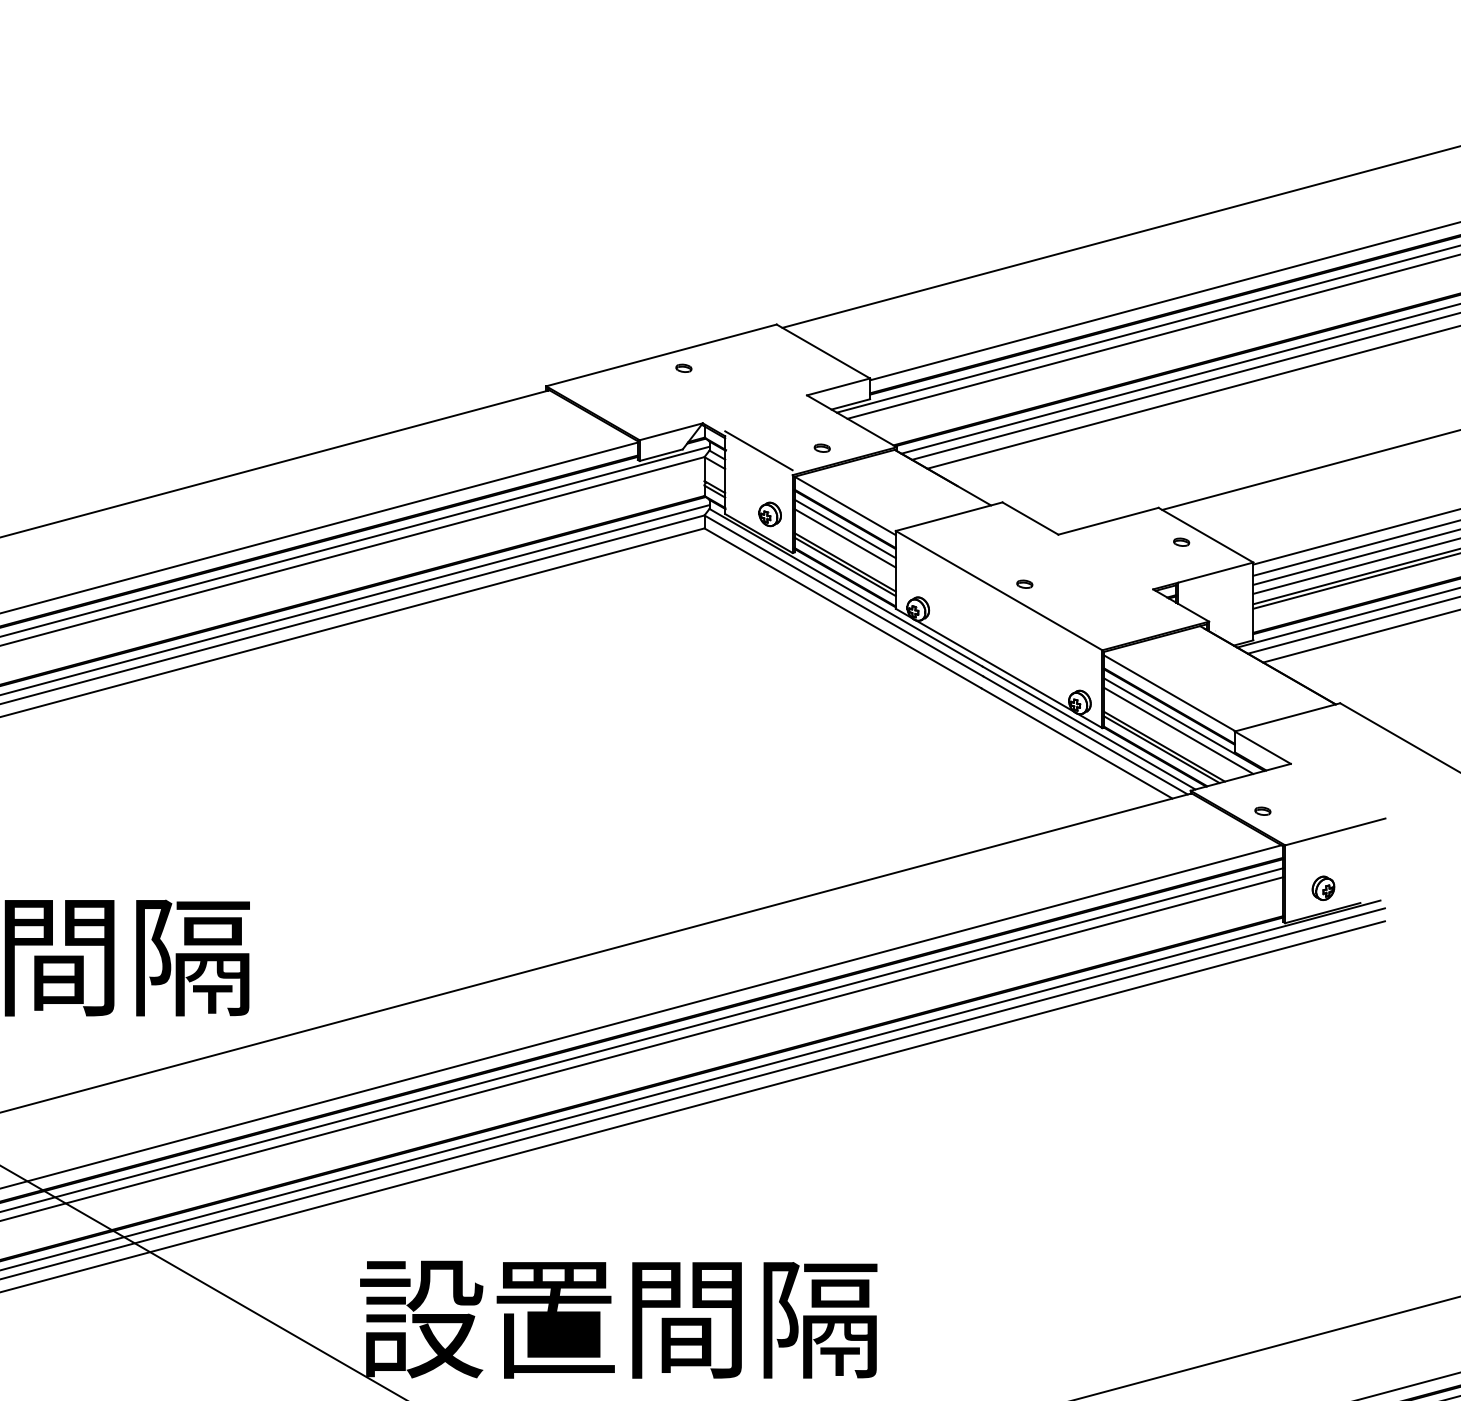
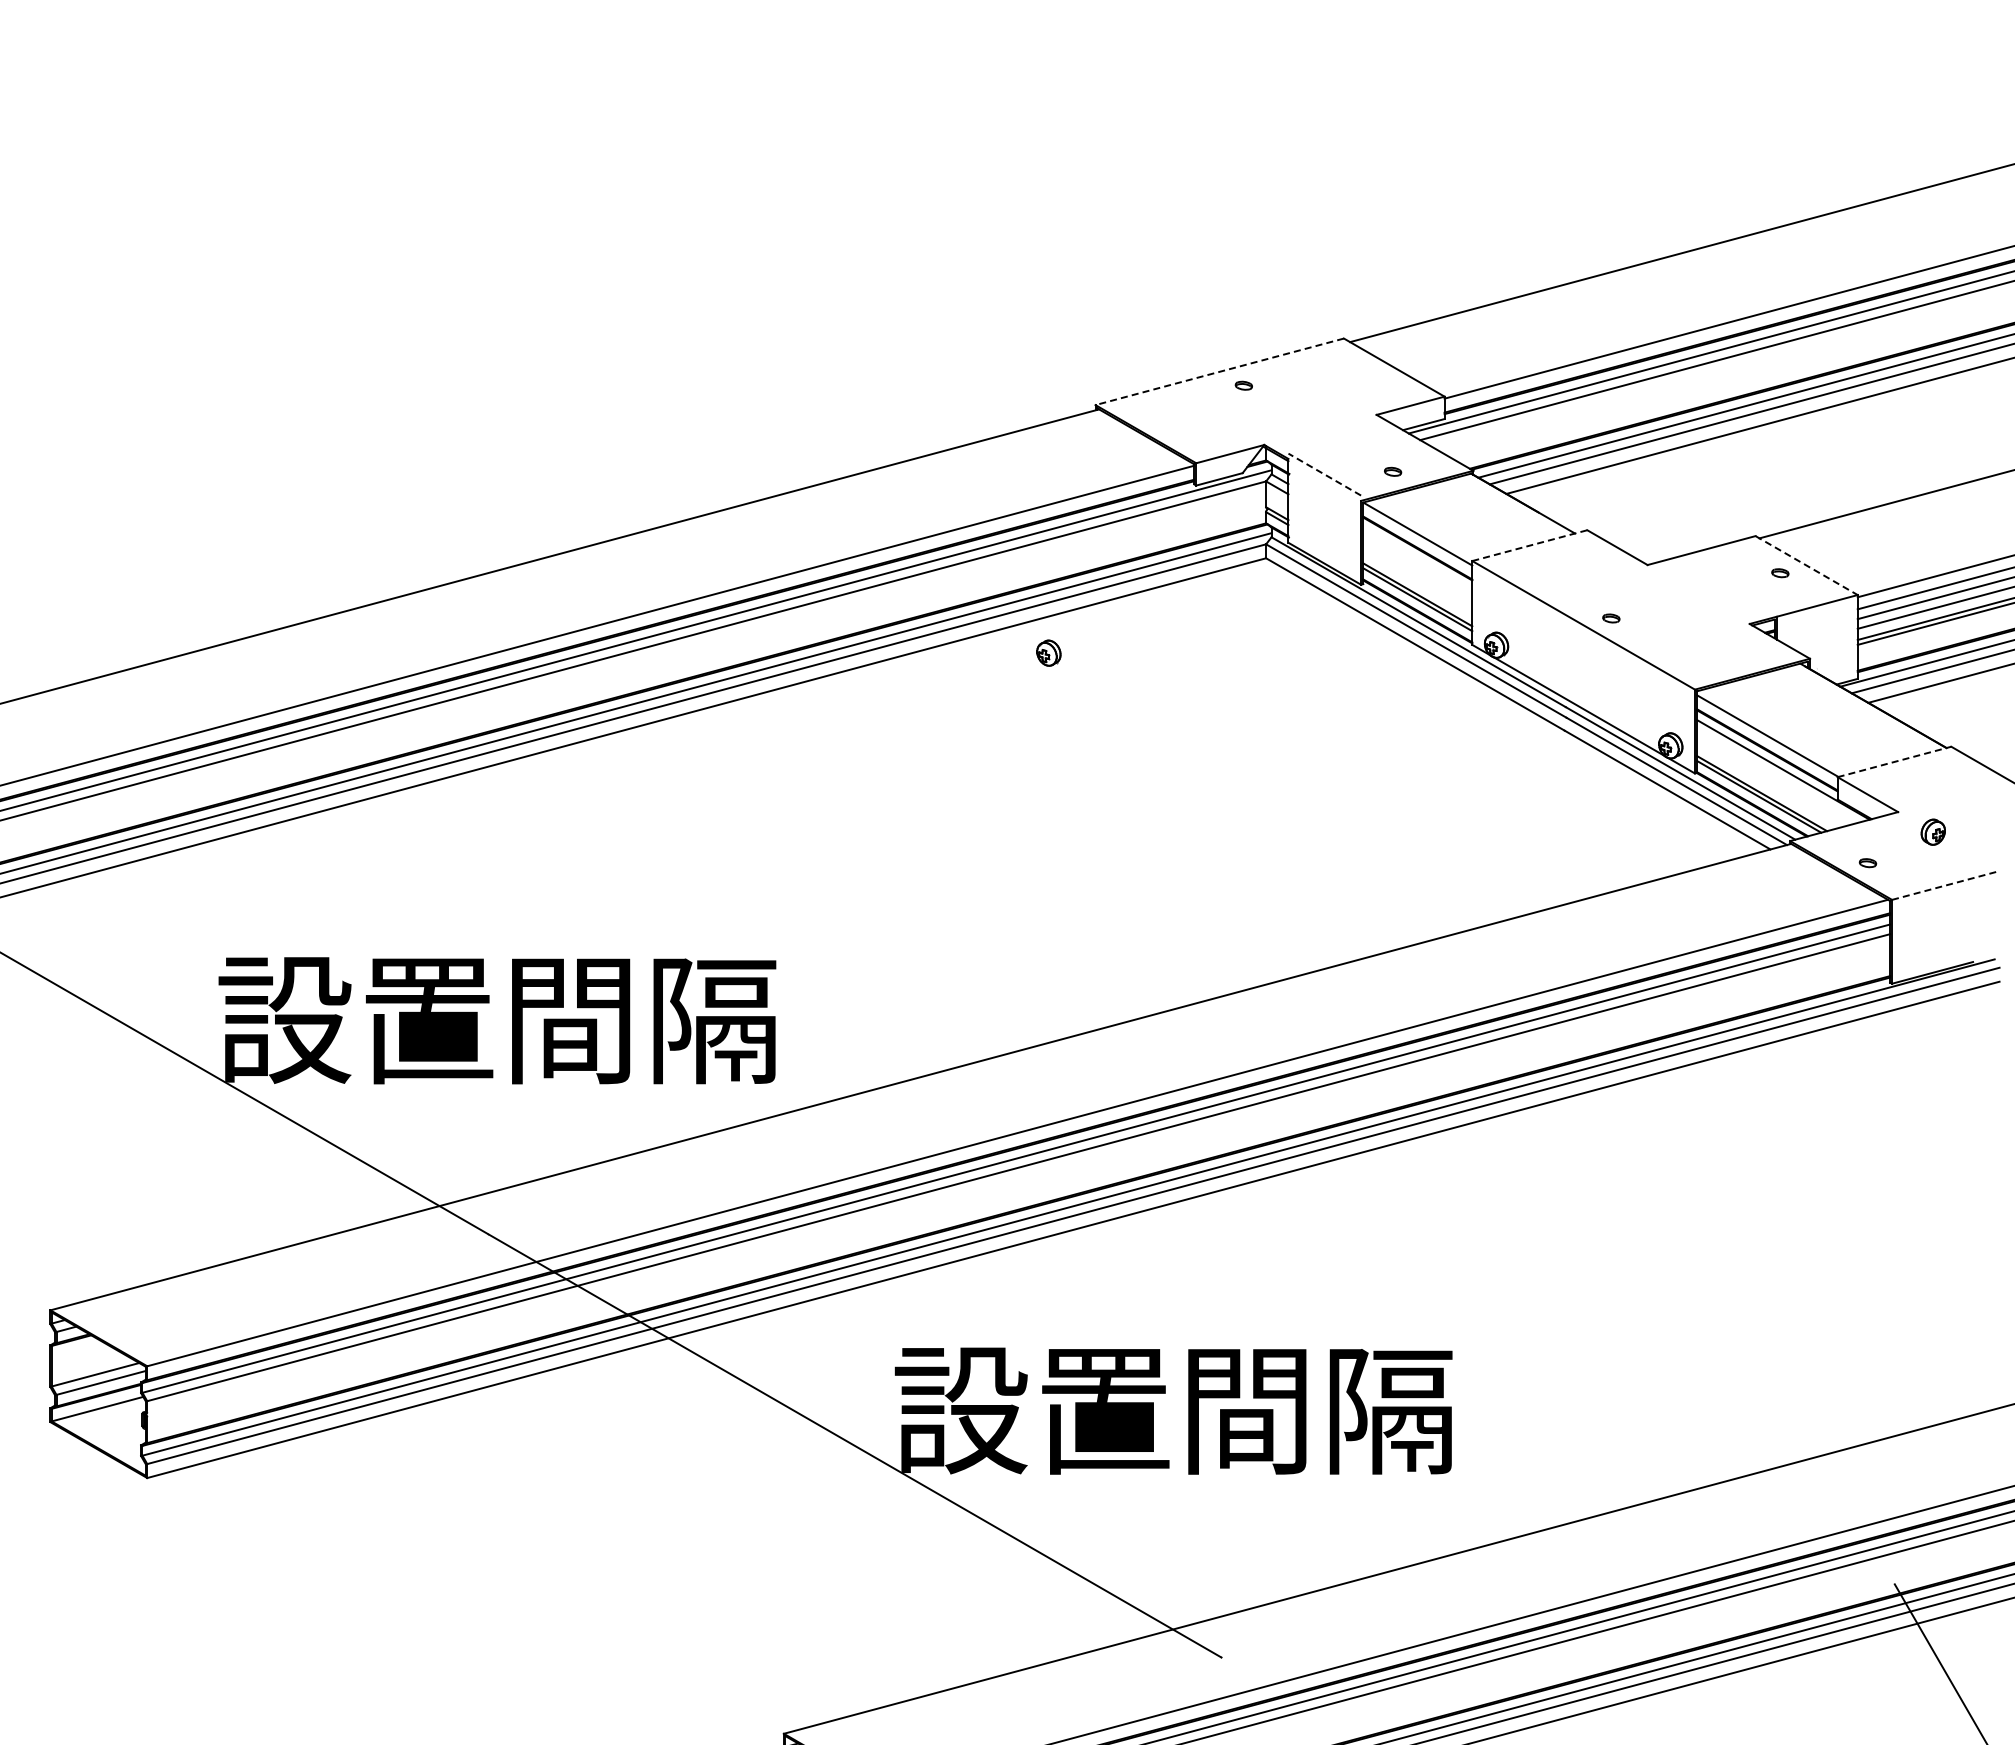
line: (661, 355) -> (1219, 371), solid -> dashed
line: (758, 450) -> (1324, 474), solid -> dashed
part: (769, 513) -> (1048, 652), moved
line: (948, 516) -> (1529, 545), solid -> dashed
line: (844, 528) -> (1417, 558), removed
line: (1205, 535) -> (1806, 565), solid -> dashed
line: (844, 537) -> (1417, 568), removed
line: (1287, 716) -> (1894, 761), solid -> dashed
line: (1178, 730) -> (1777, 776), removed
line: (1335, 832) -> (1946, 885), solid -> dashed
part: (1322, 887) -> (1932, 831), moved

